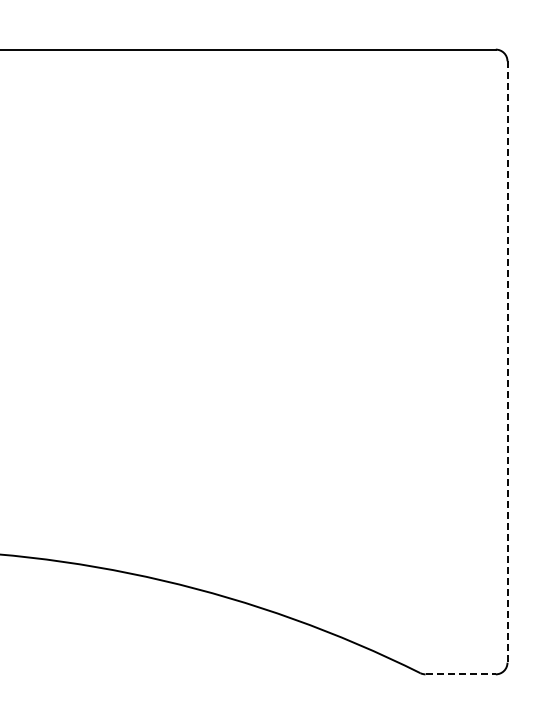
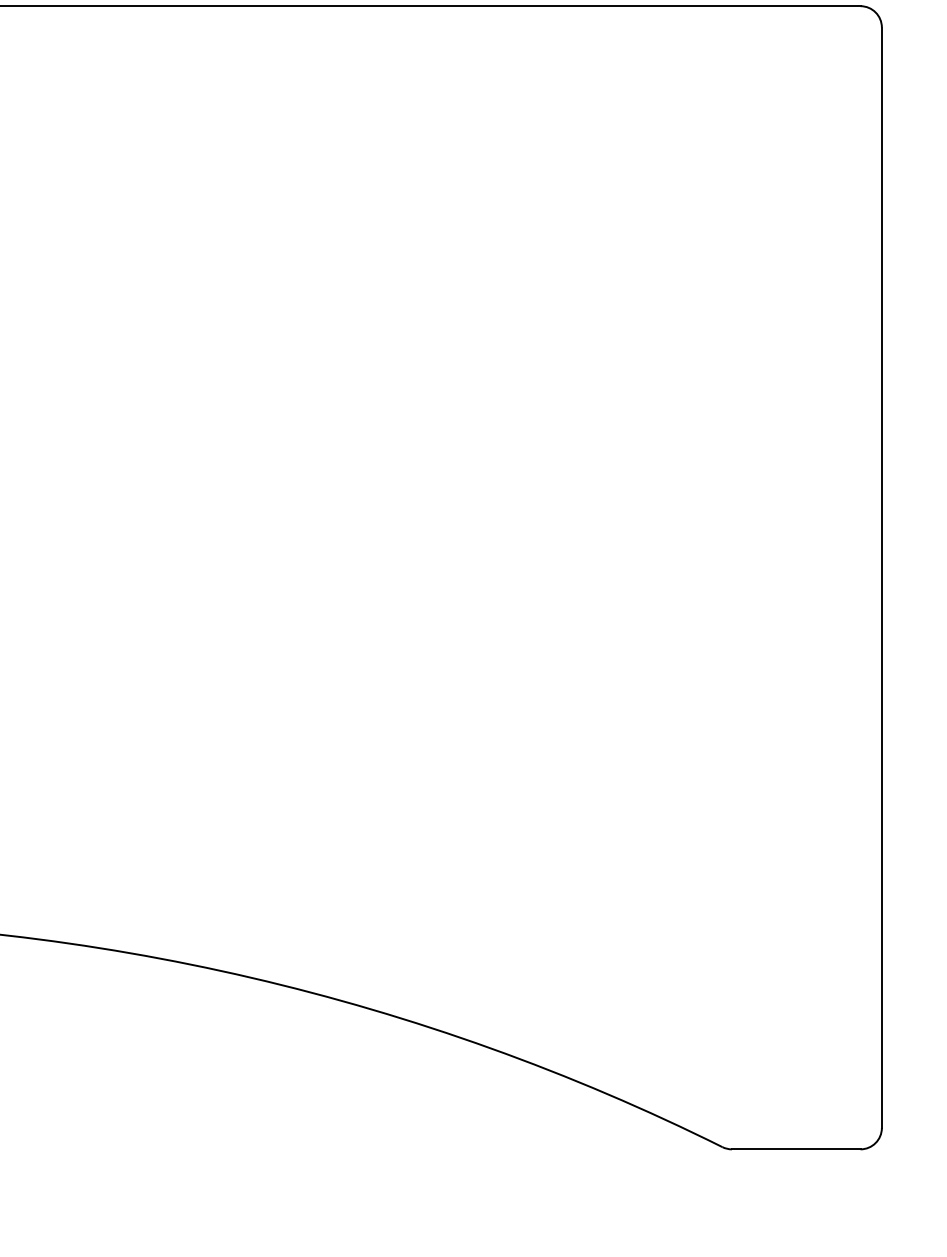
line: (507, 361) -> (881, 576), dashed -> solid
line: (461, 674) -> (797, 1149), dashed -> solid

